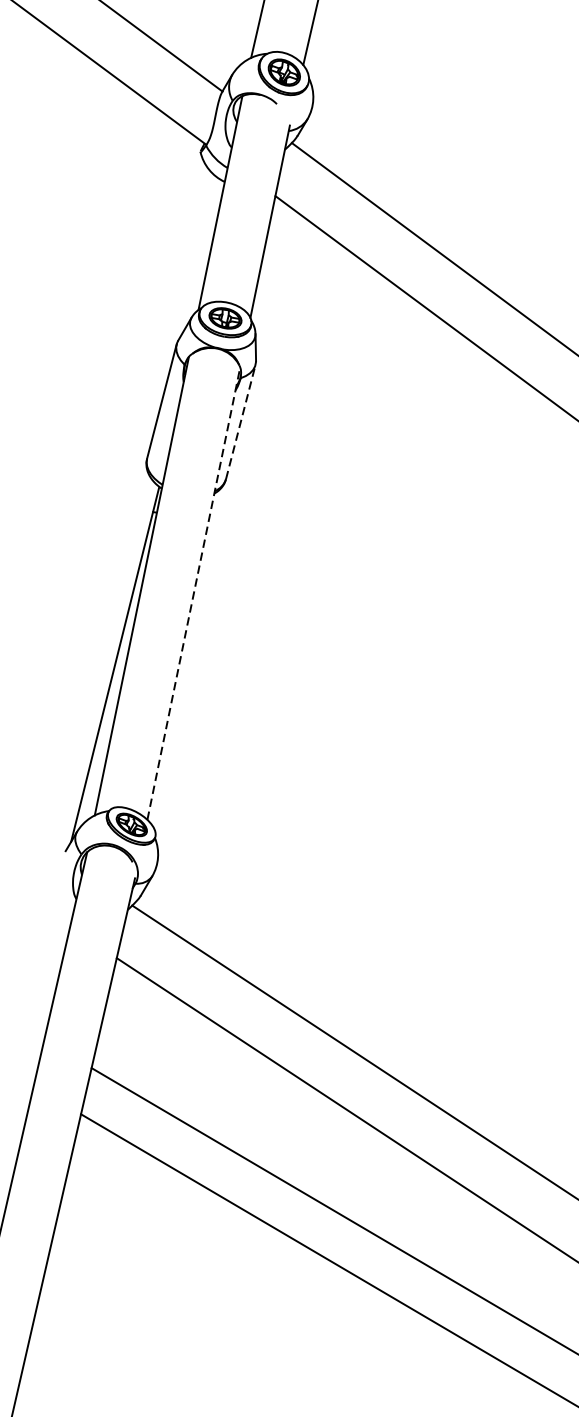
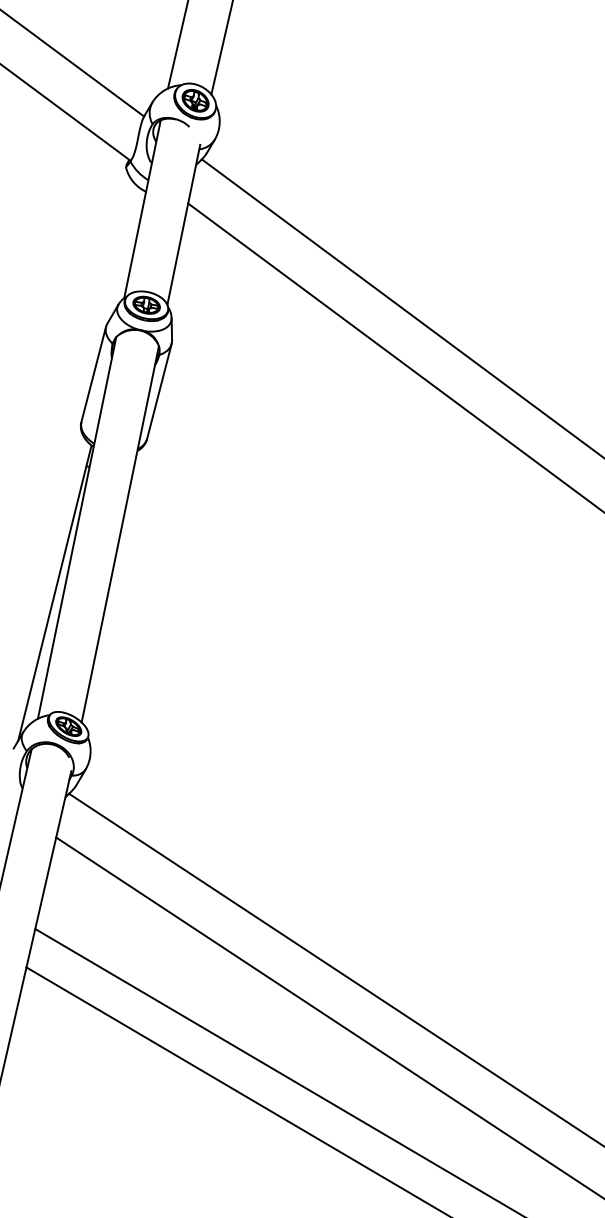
line: (240, 422) -> (159, 391), dashed -> solid
line: (194, 592) -> (120, 533), dashed -> solid

